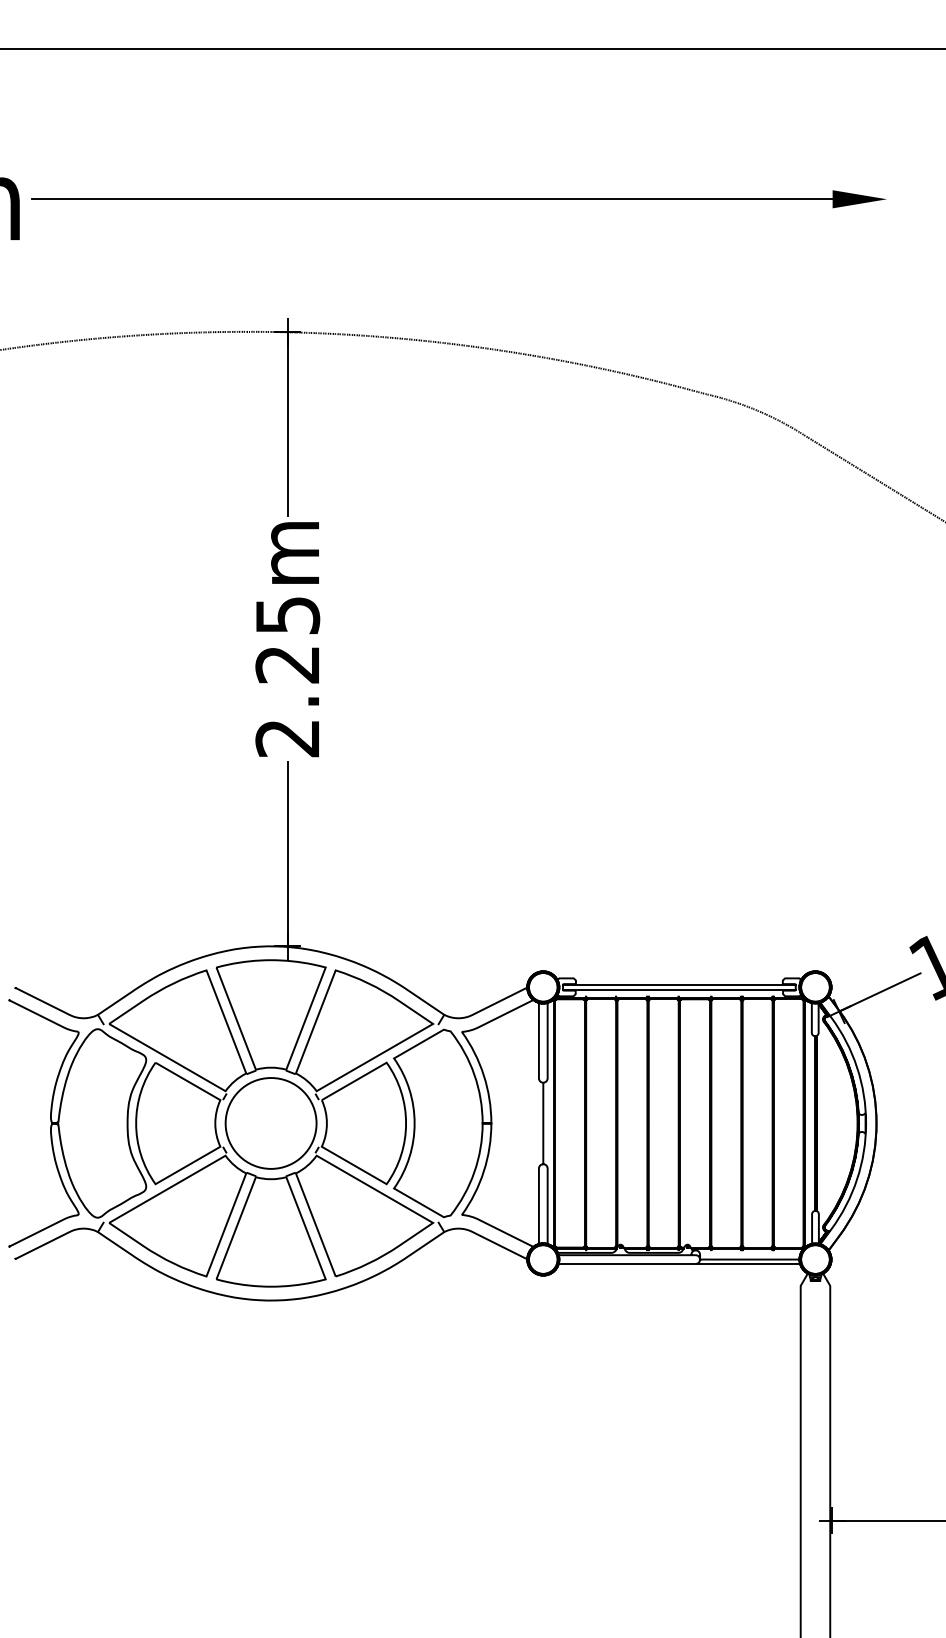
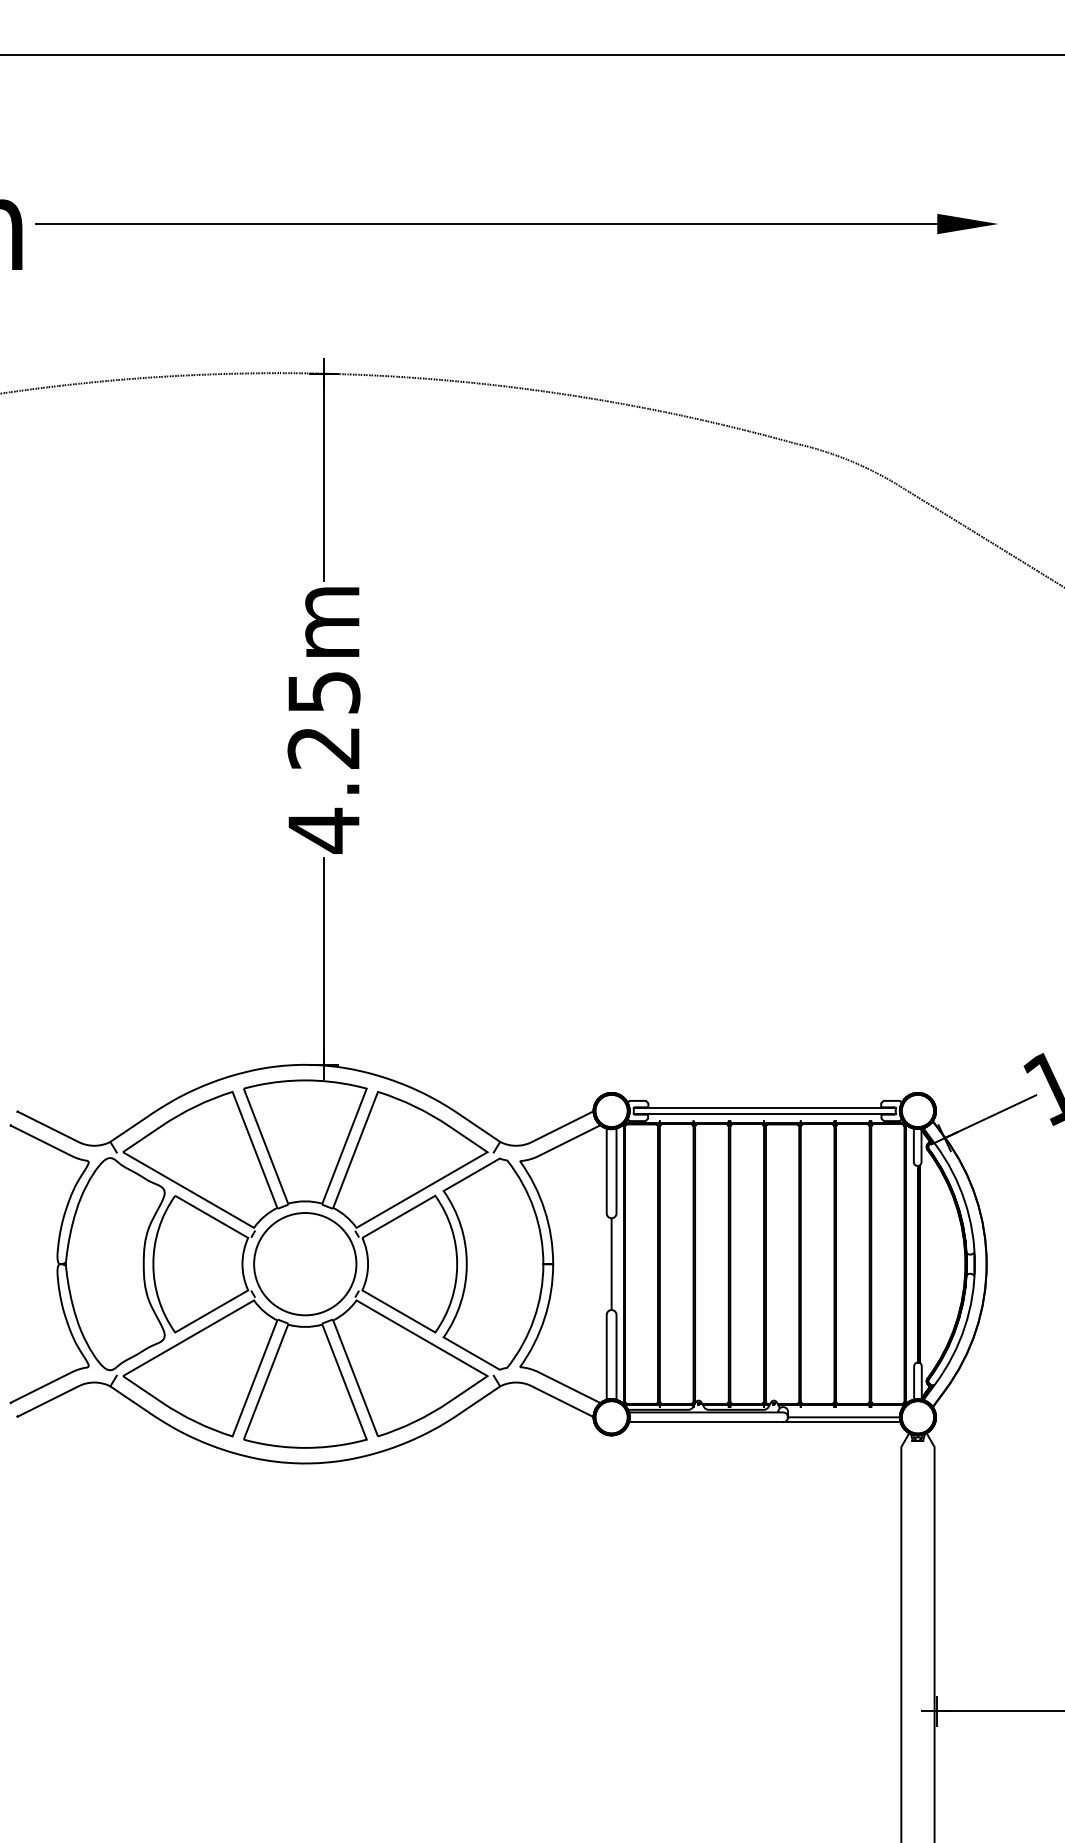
text: (287, 738) -> (323, 830), 2.25m -> 4.25m

